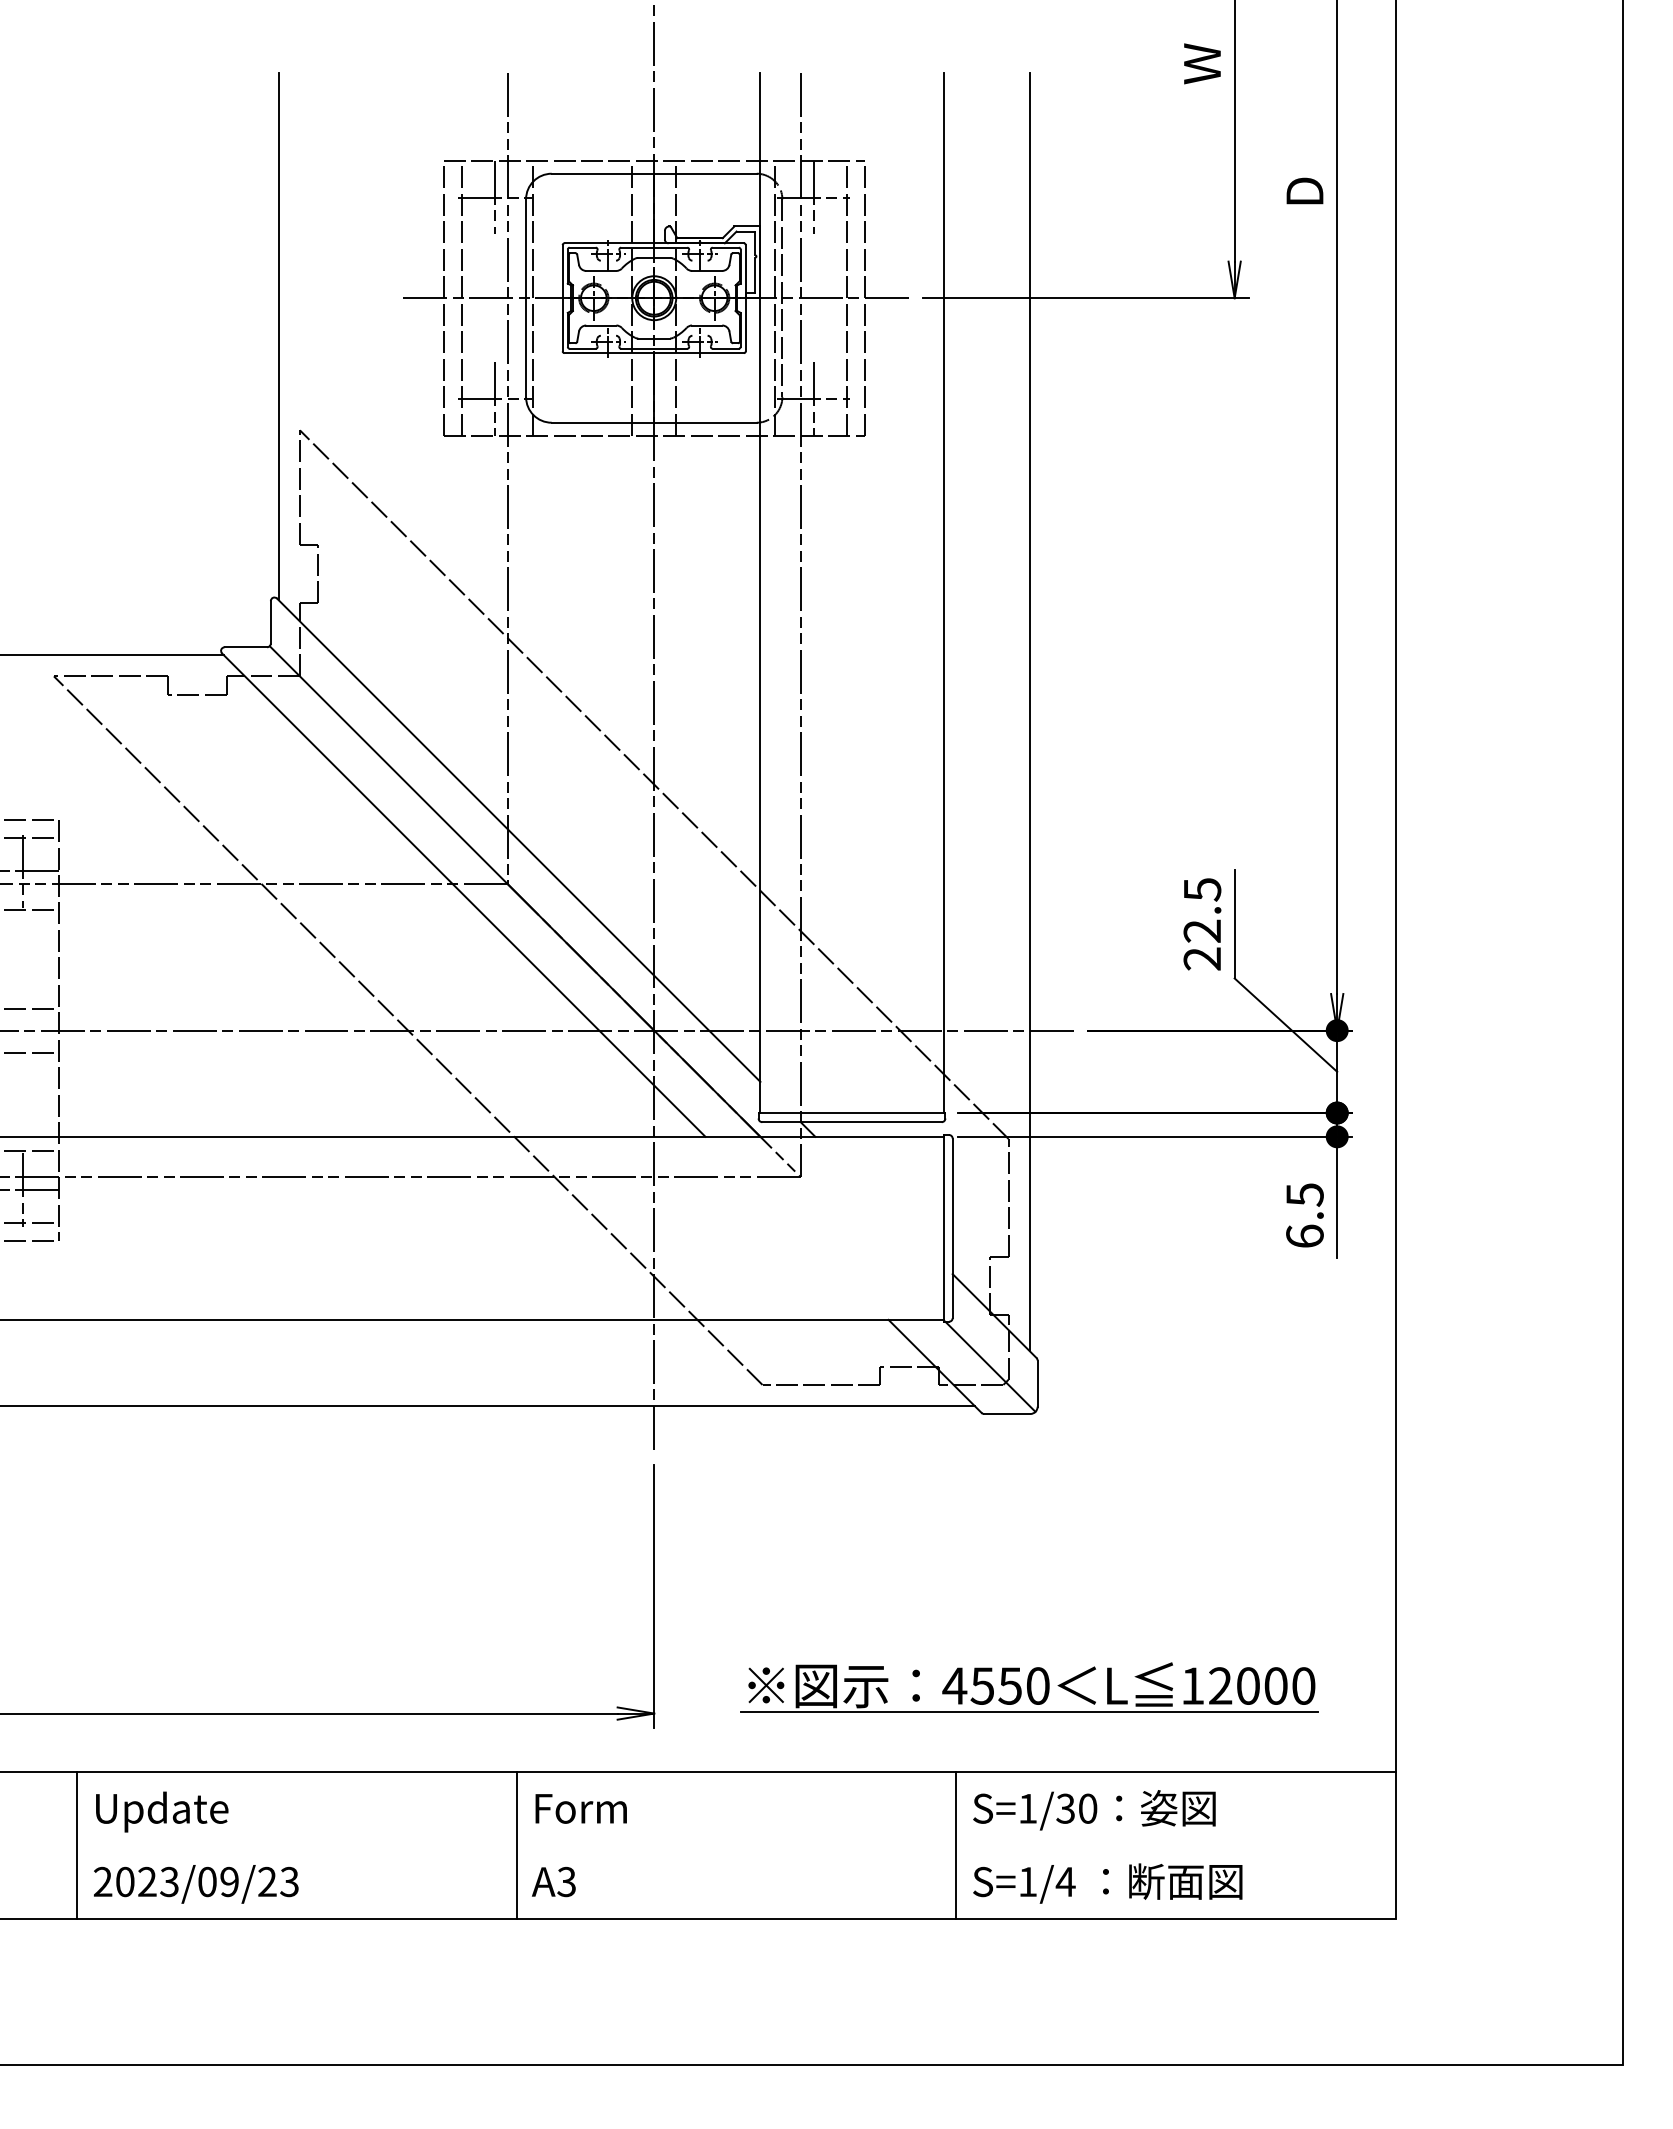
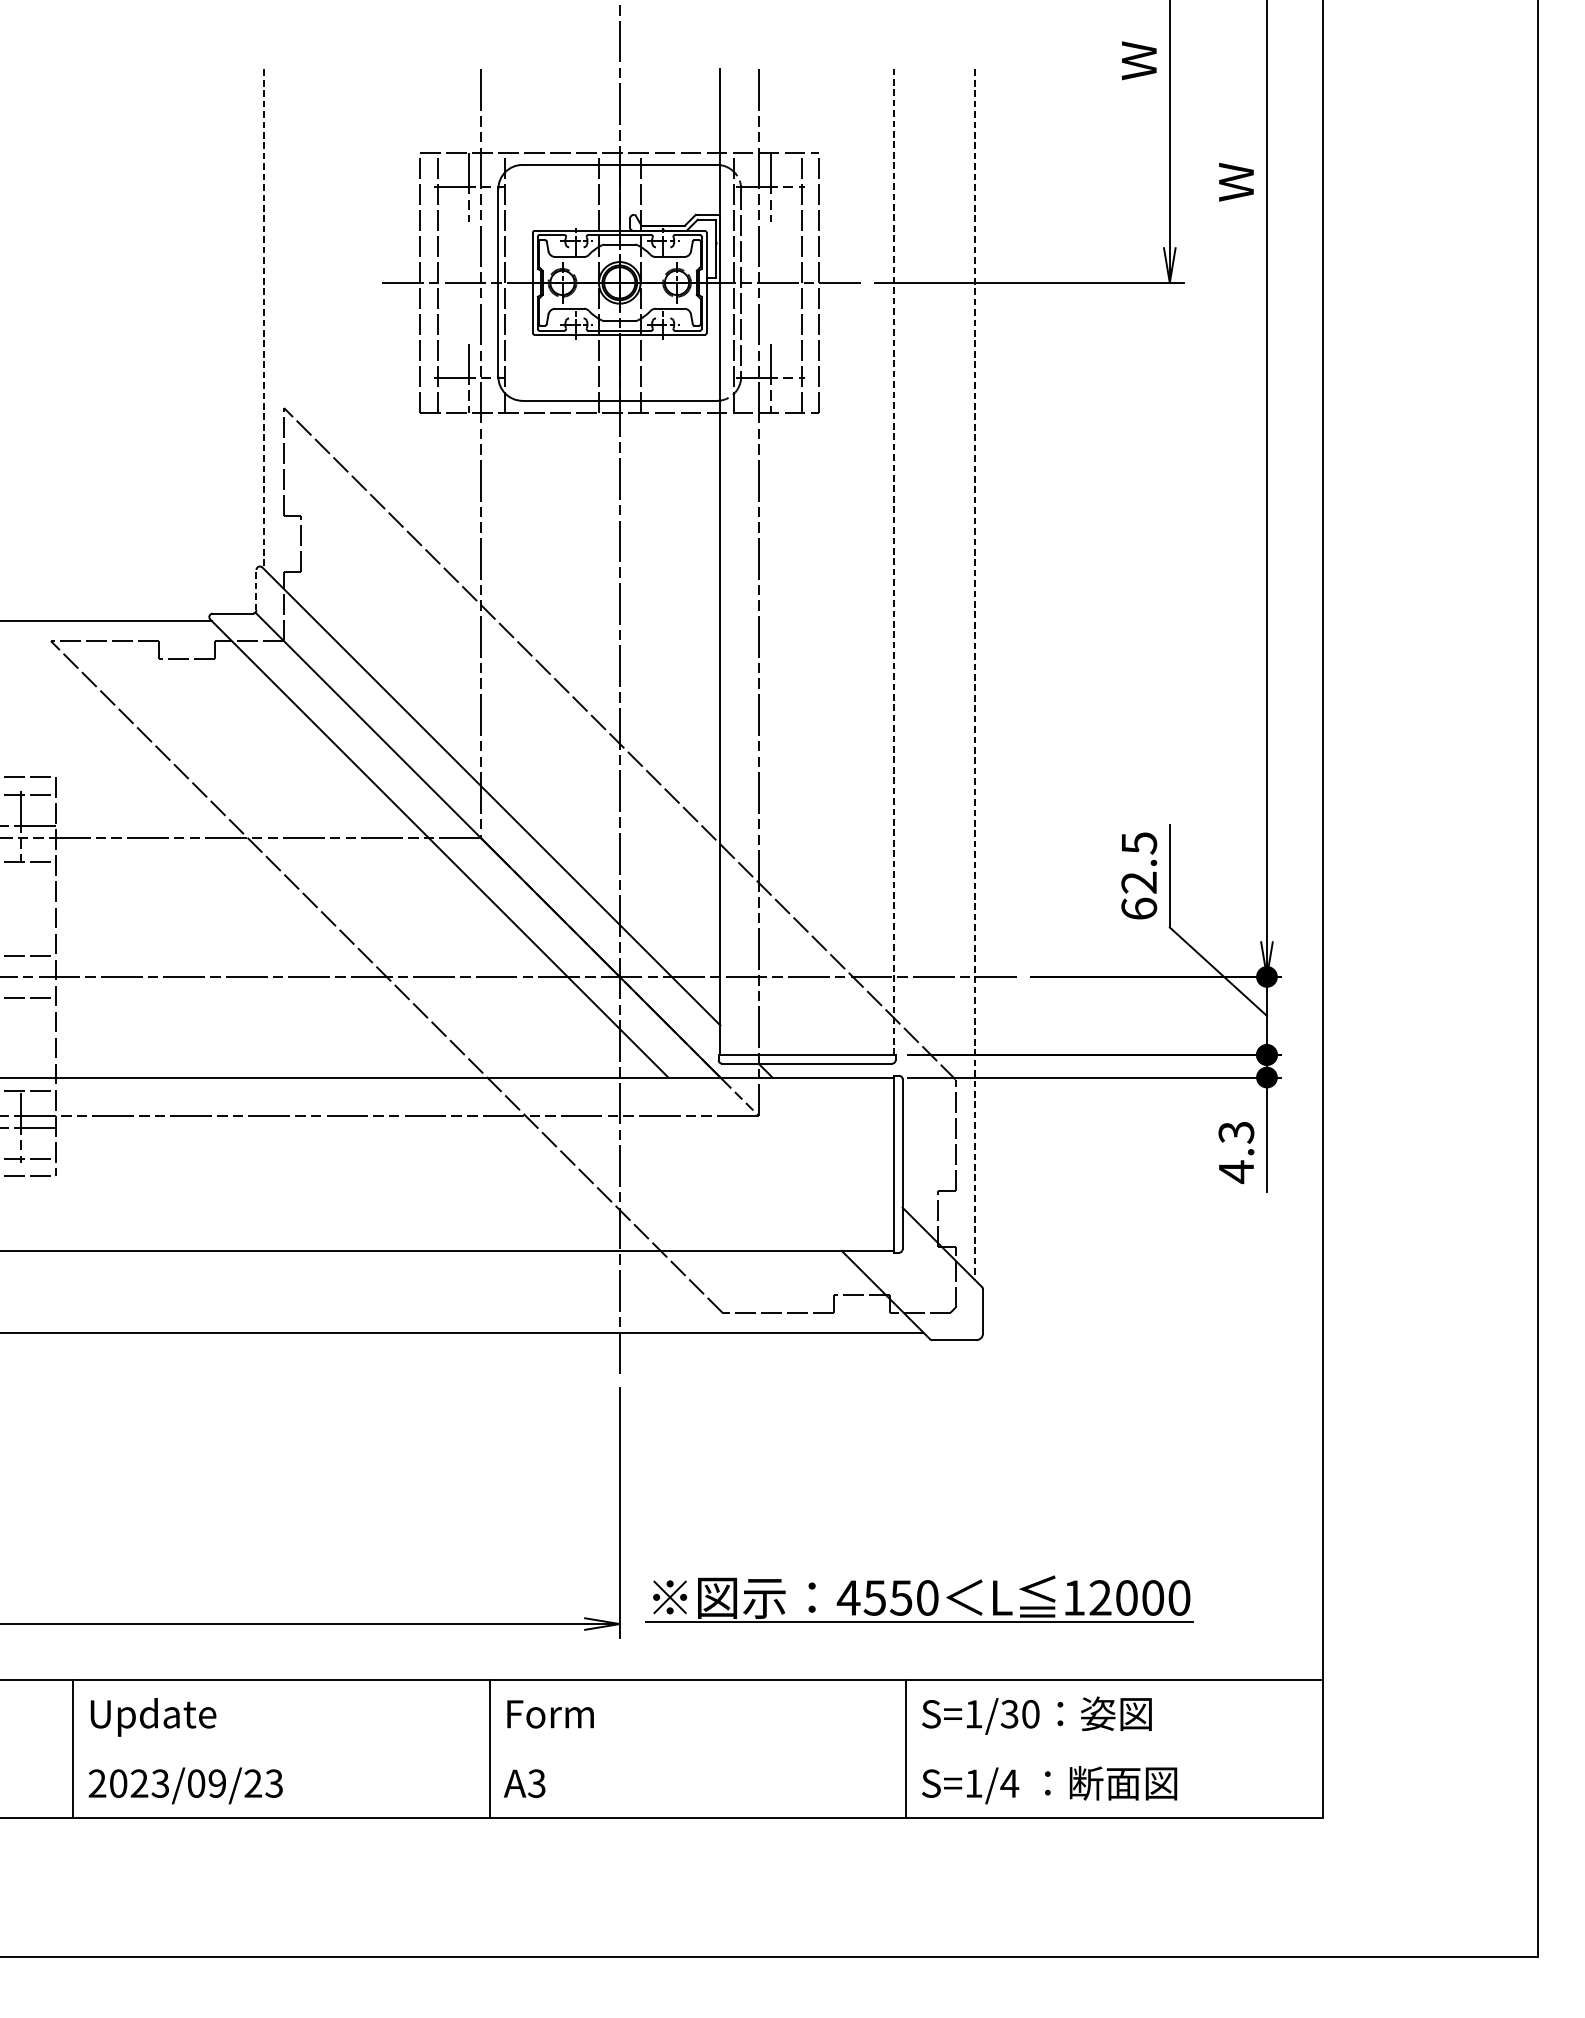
text: (1304, 191) -> (1235, 181), D -> W
line: (278, 336) -> (263, 319), solid -> dashed
line: (943, 592) -> (893, 561), solid -> dashed
line: (270, 621) -> (256, 589), solid -> dashed
line: (1029, 712) -> (975, 675), solid -> dashed
text: (1202, 958) -> (1139, 908), 22.5 -> 62.5
text: (1304, 1216) -> (1235, 1153), 6.5 -> 4.3
line: (990, 1366) -> (938, 1295), removed
part: (1029, 1687) -> (919, 1599), moved

